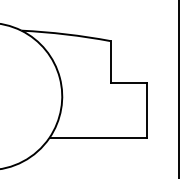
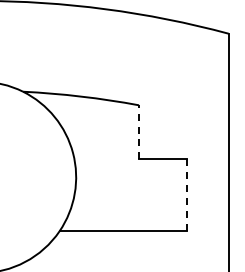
line: (110, 61) -> (138, 131), solid -> dashed
line: (147, 110) -> (186, 195), solid -> dashed

